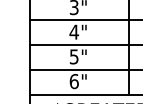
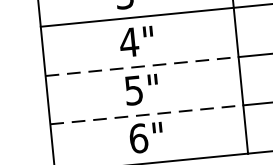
line: (79, 45) -> (142, 67), solid -> dashed
line: (79, 69) -> (146, 114), solid -> dashed

